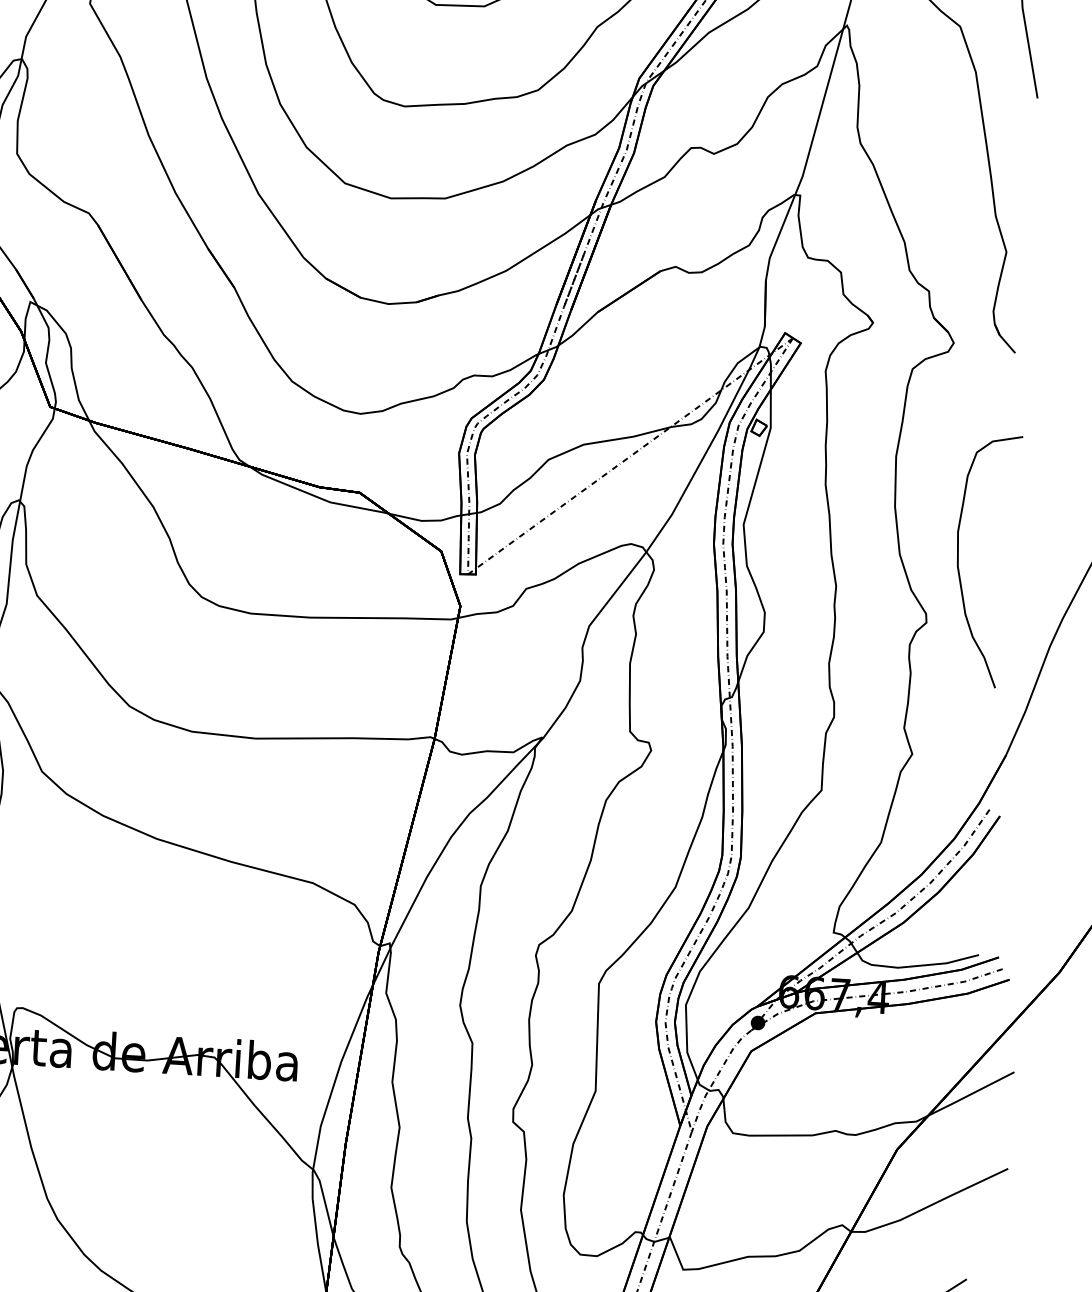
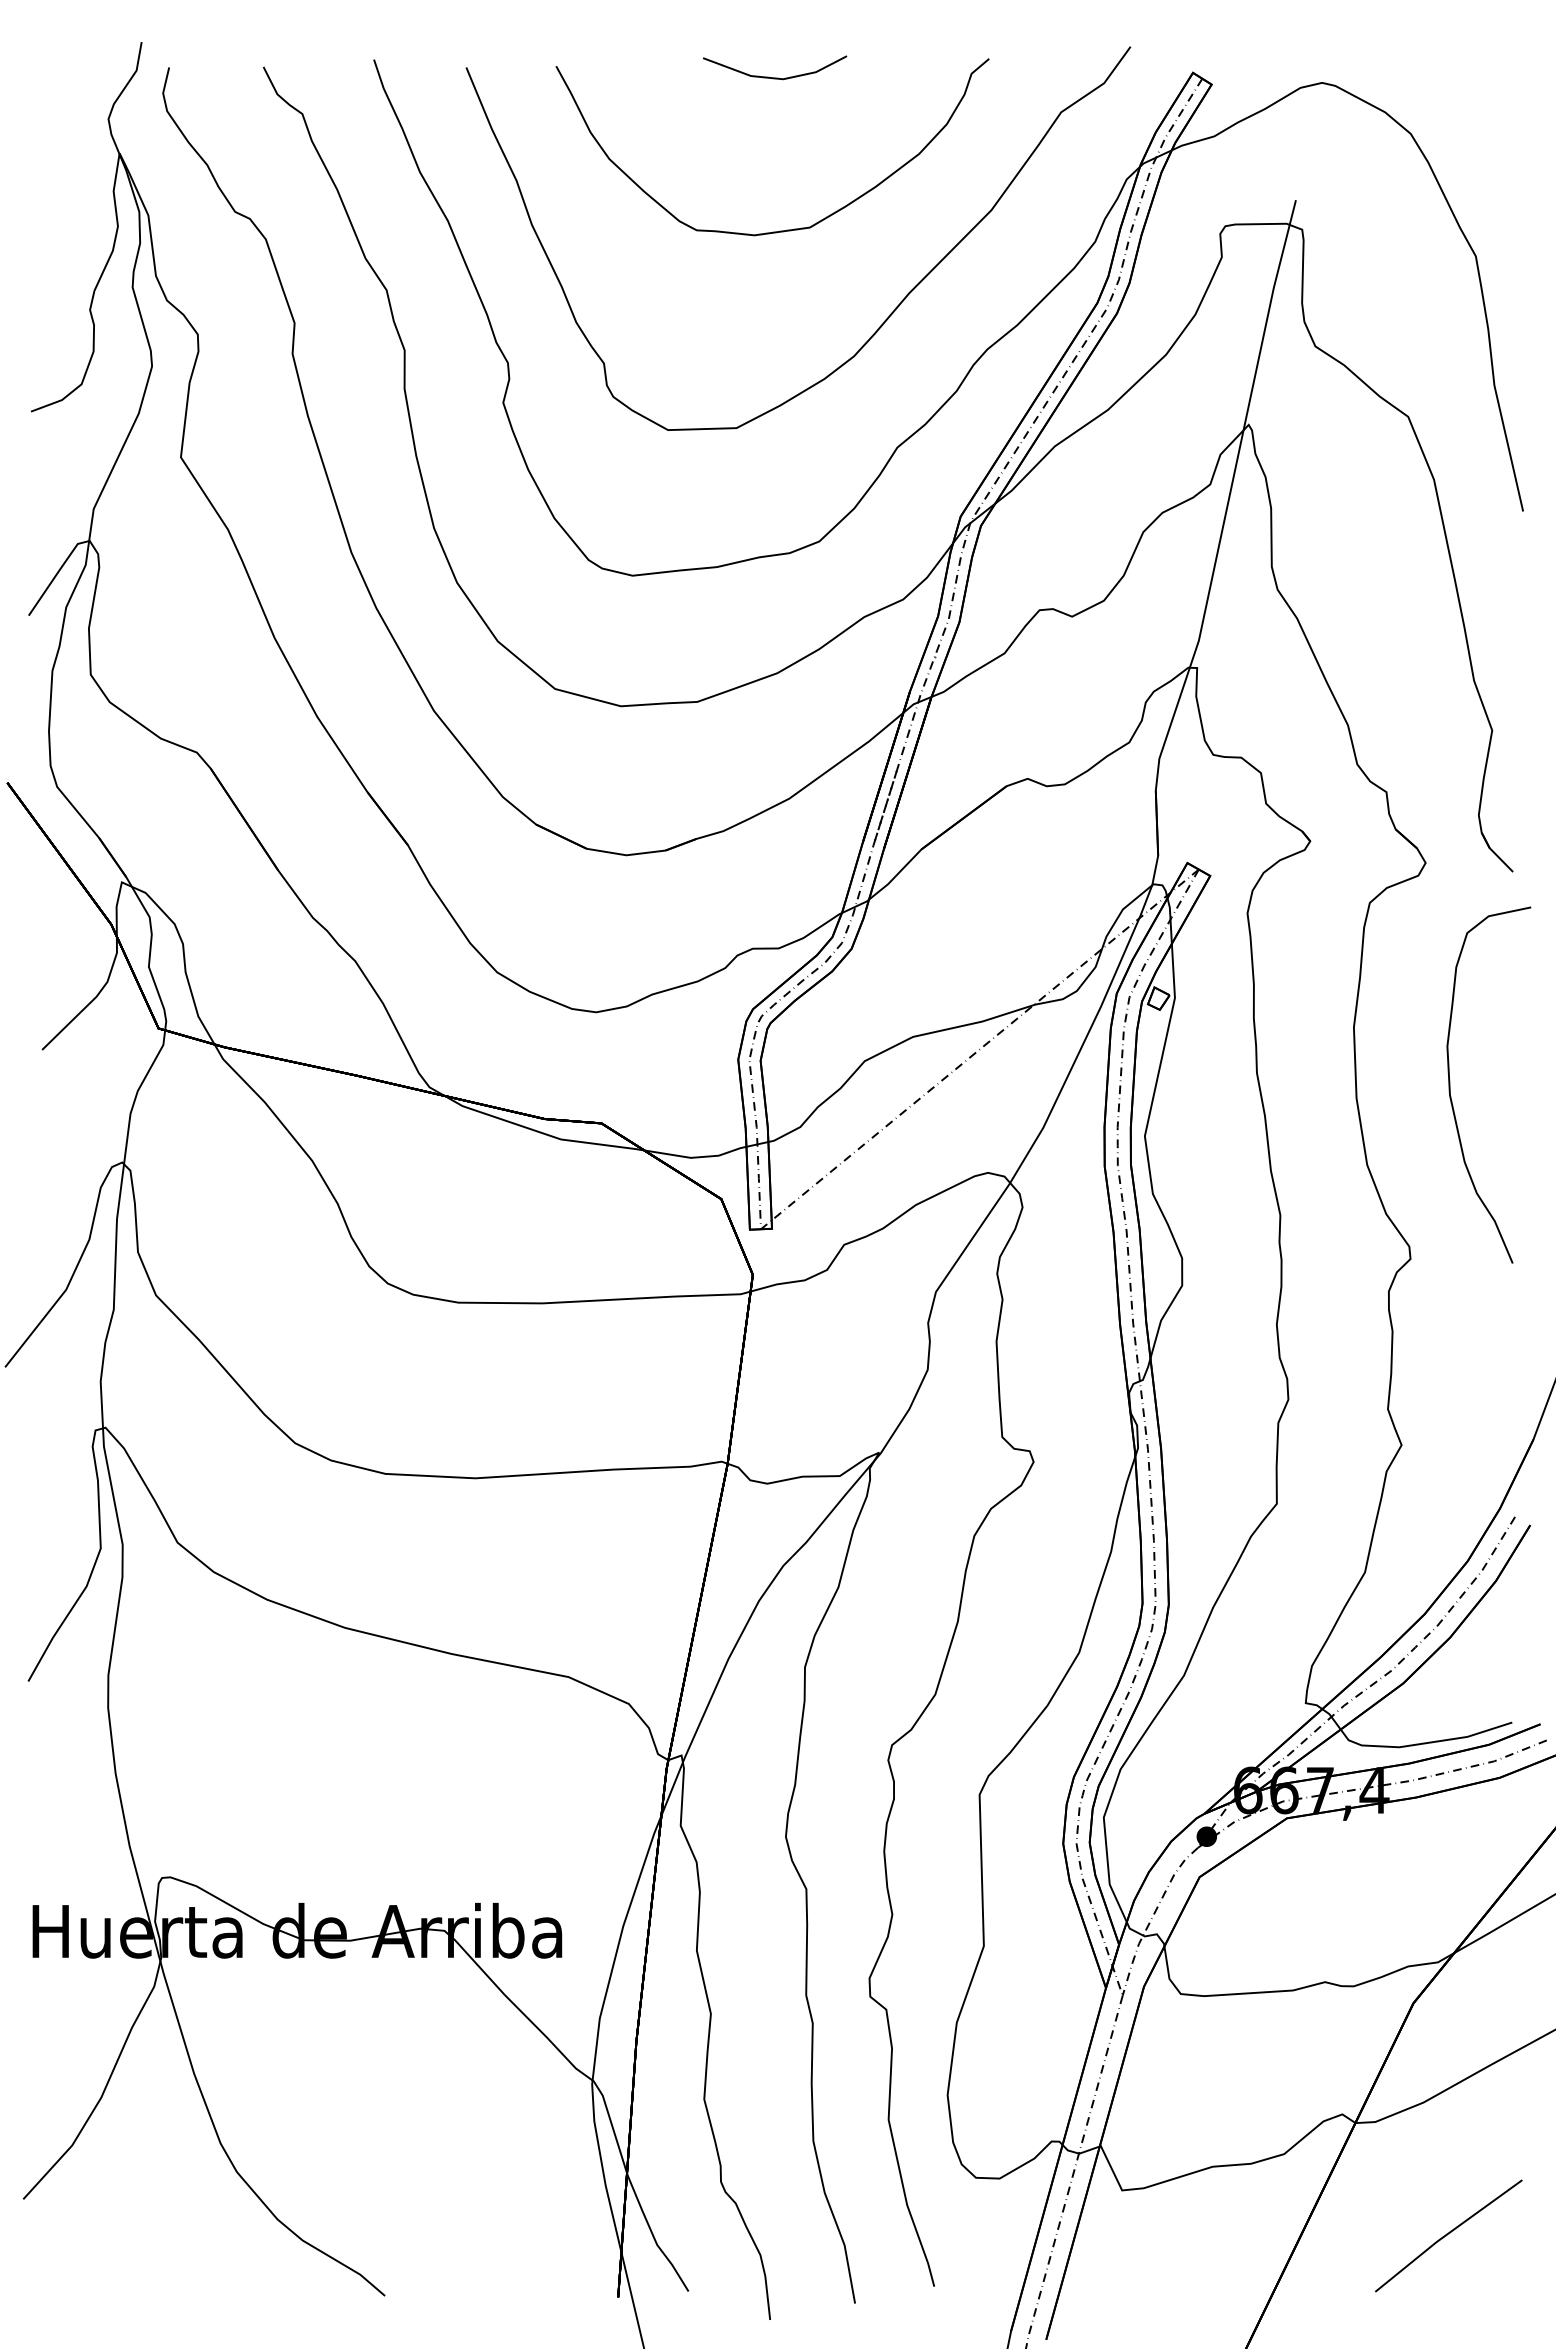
curve: (958, 558) -> (1450, 1084), moved

